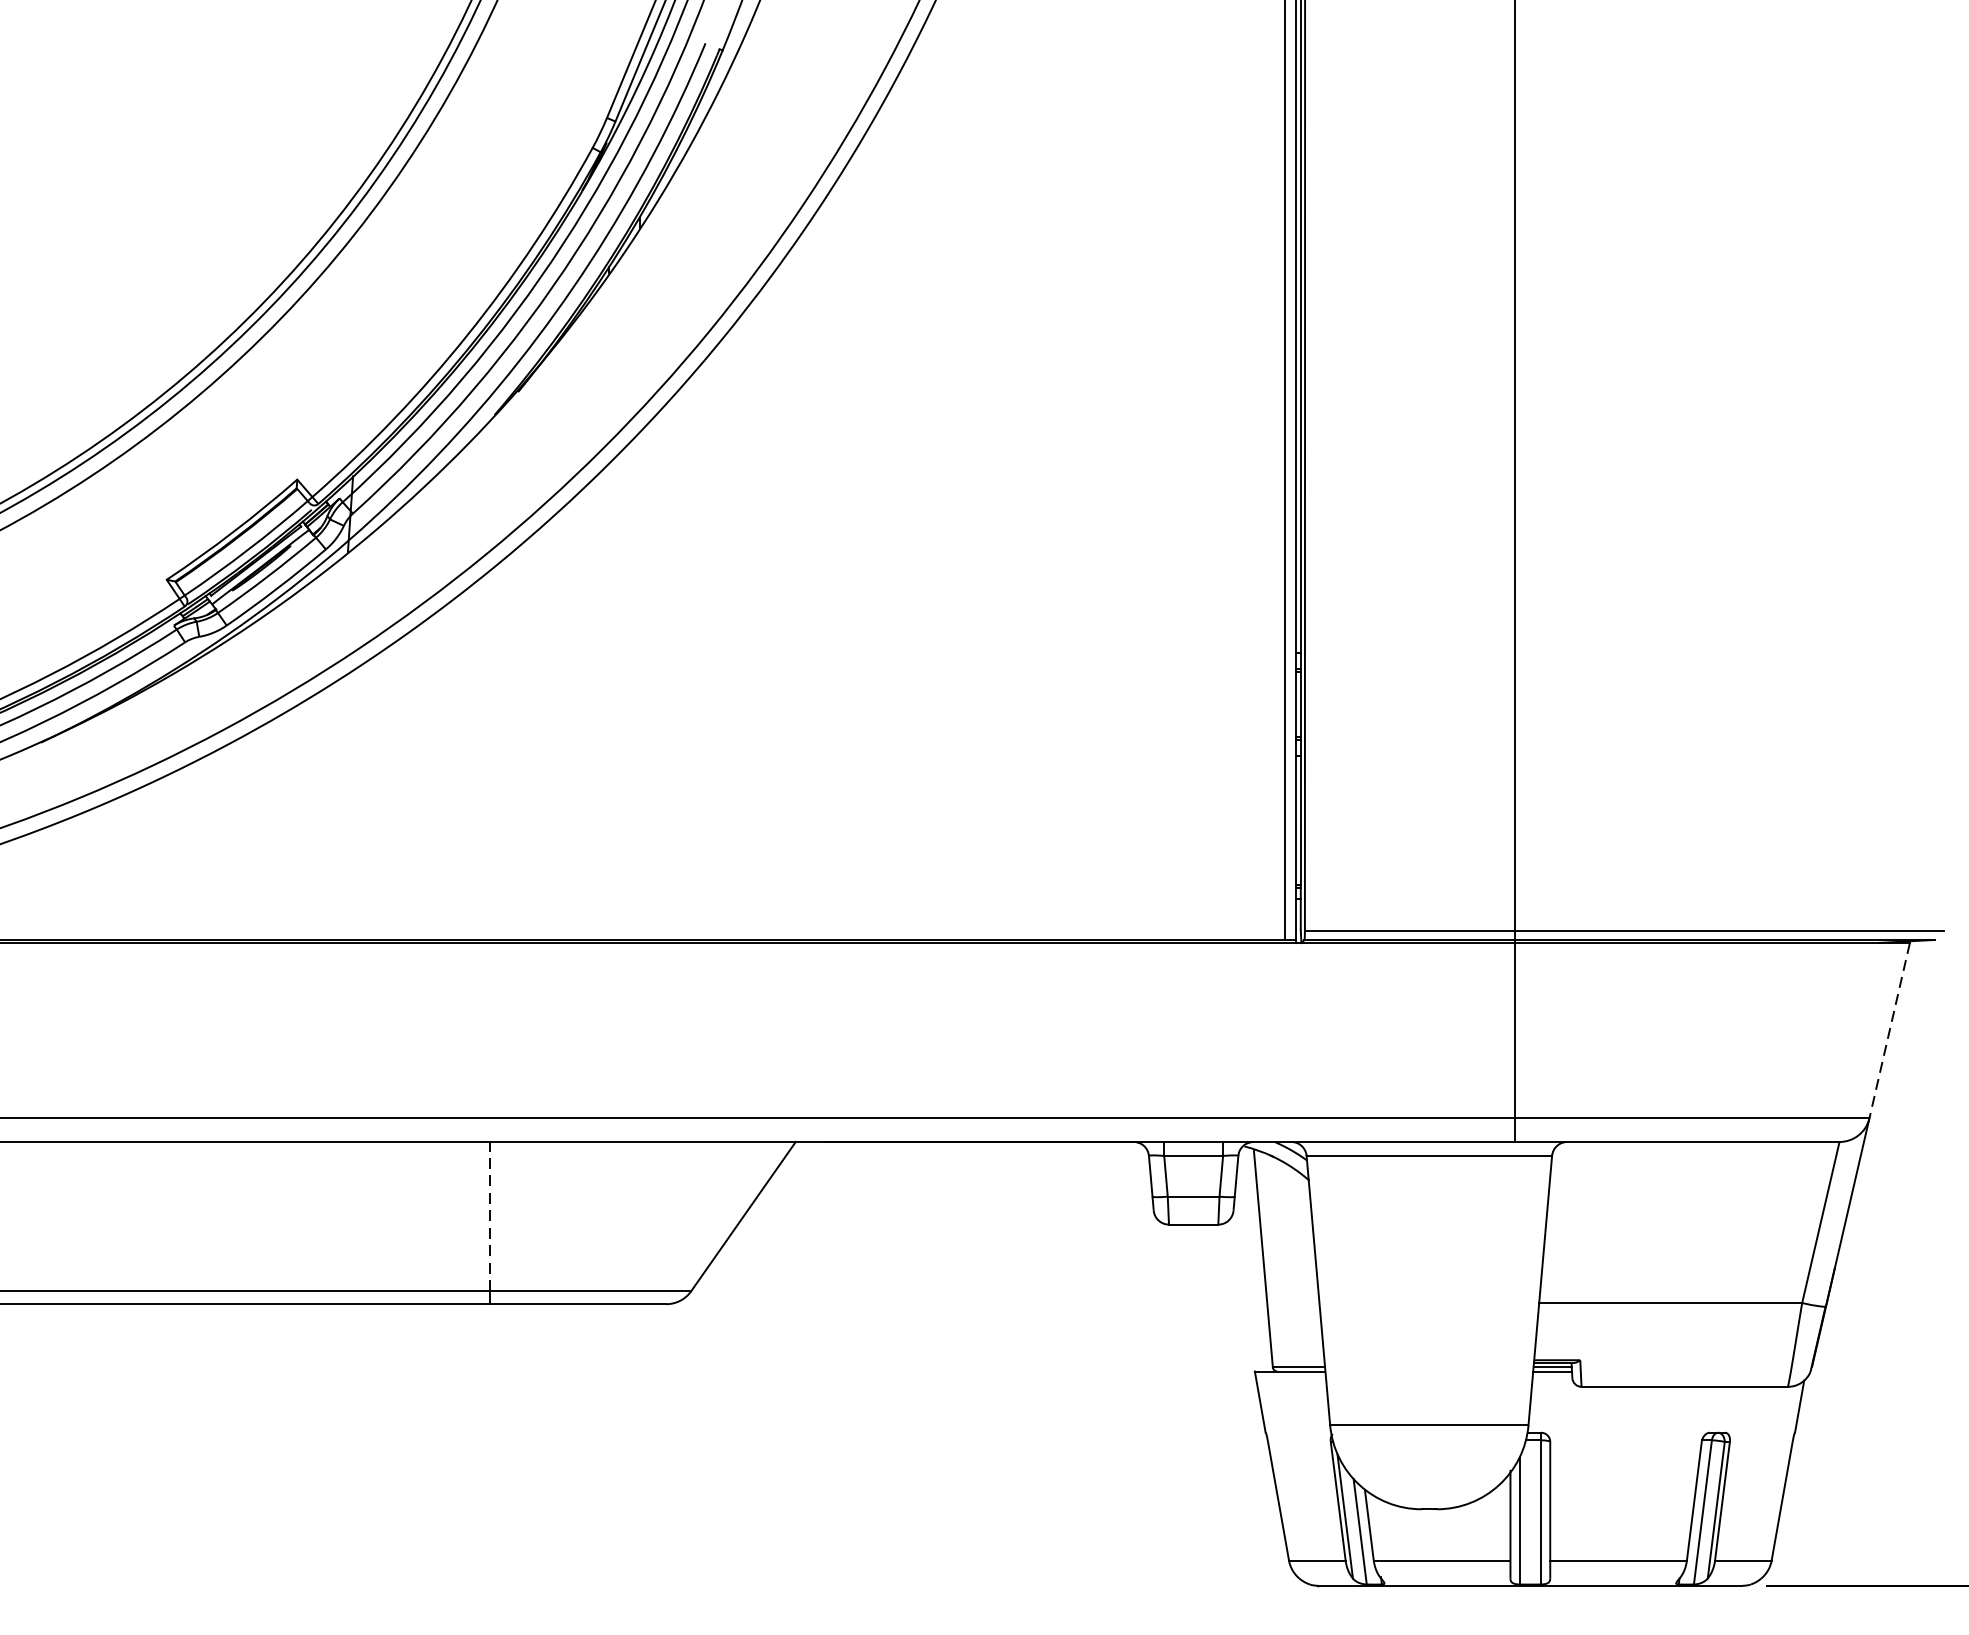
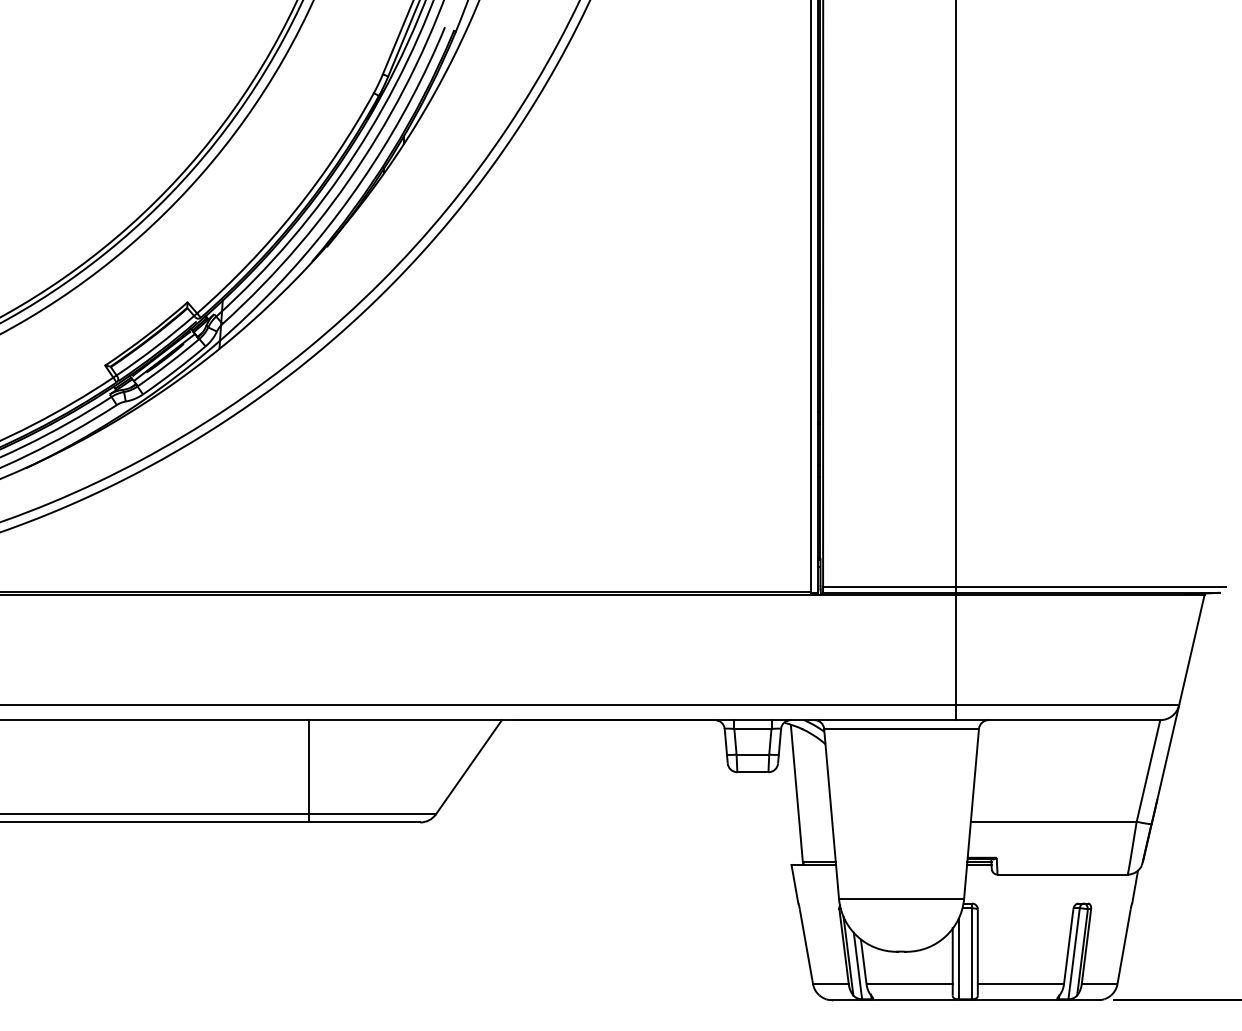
line: (1889, 1029) -> (1191, 649), dashed -> solid
line: (489, 1215) -> (308, 766), dashed -> solid

